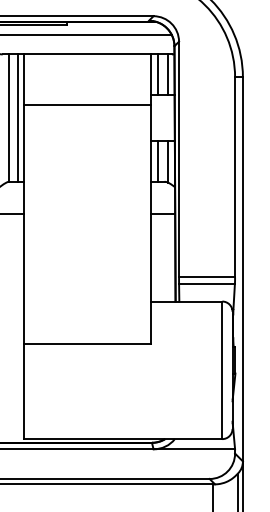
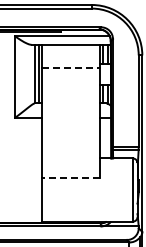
line: (88, 105) -> (71, 68), solid -> dashed
line: (86, 345) -> (70, 178), solid -> dashed

